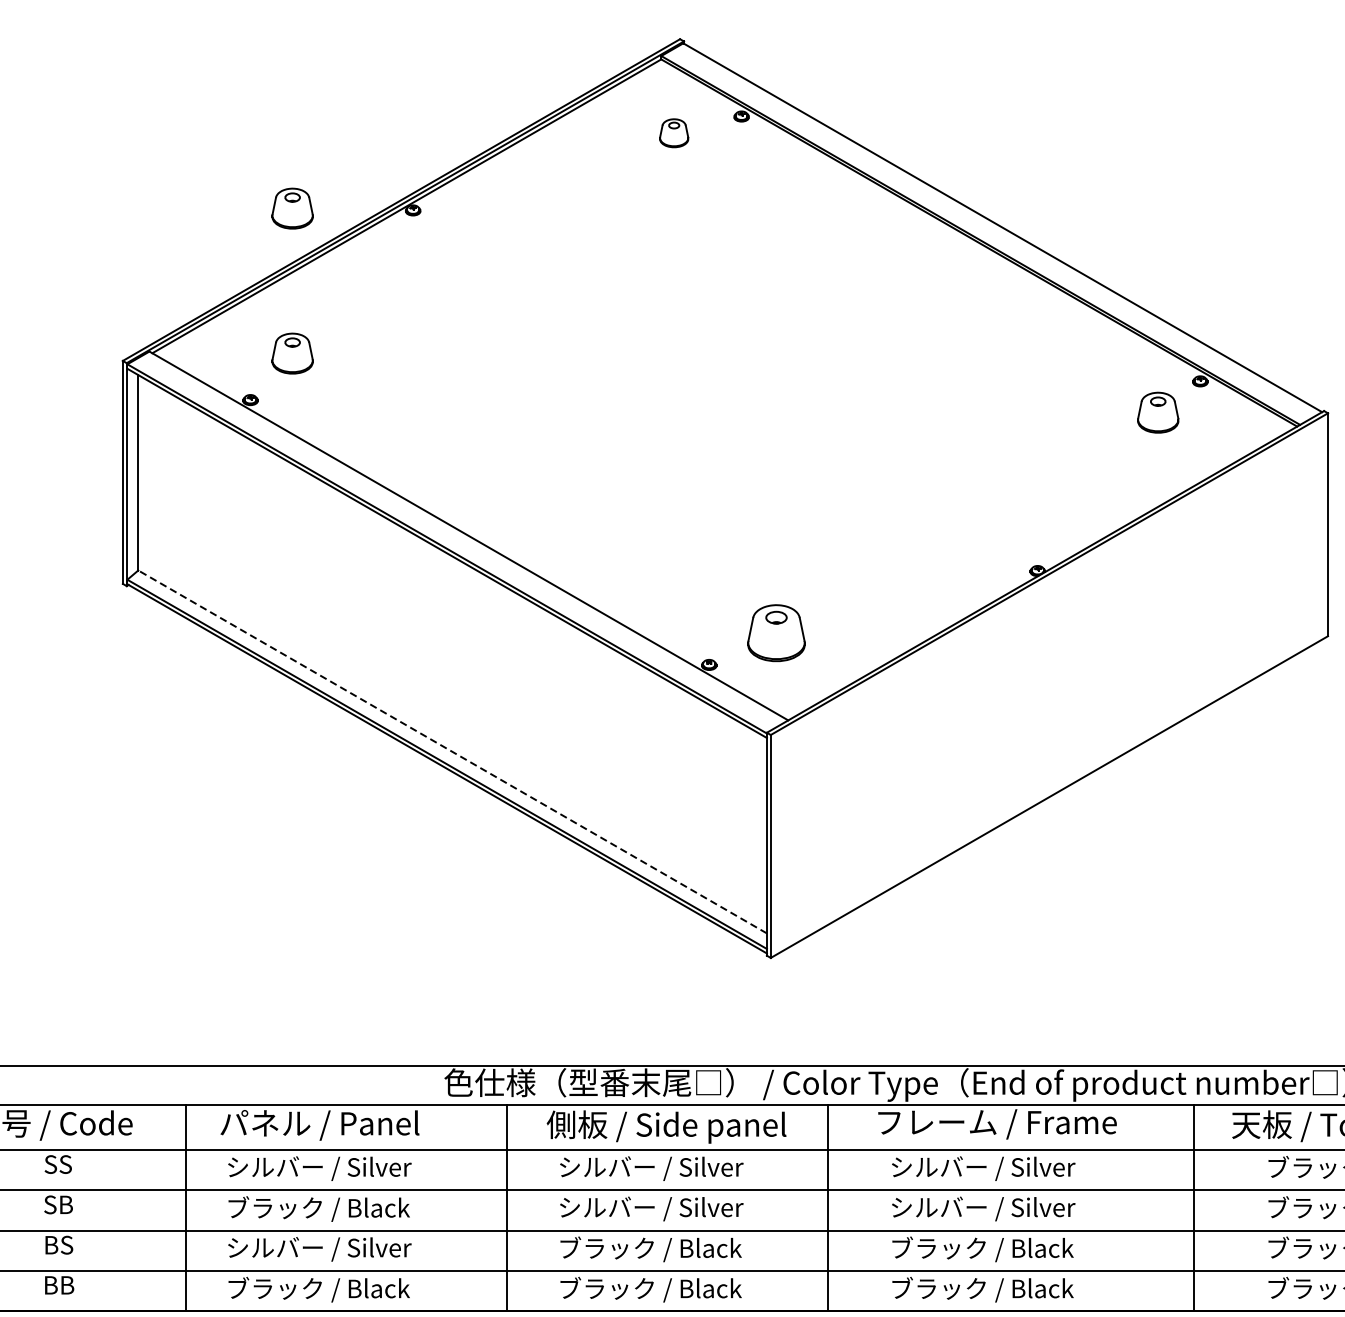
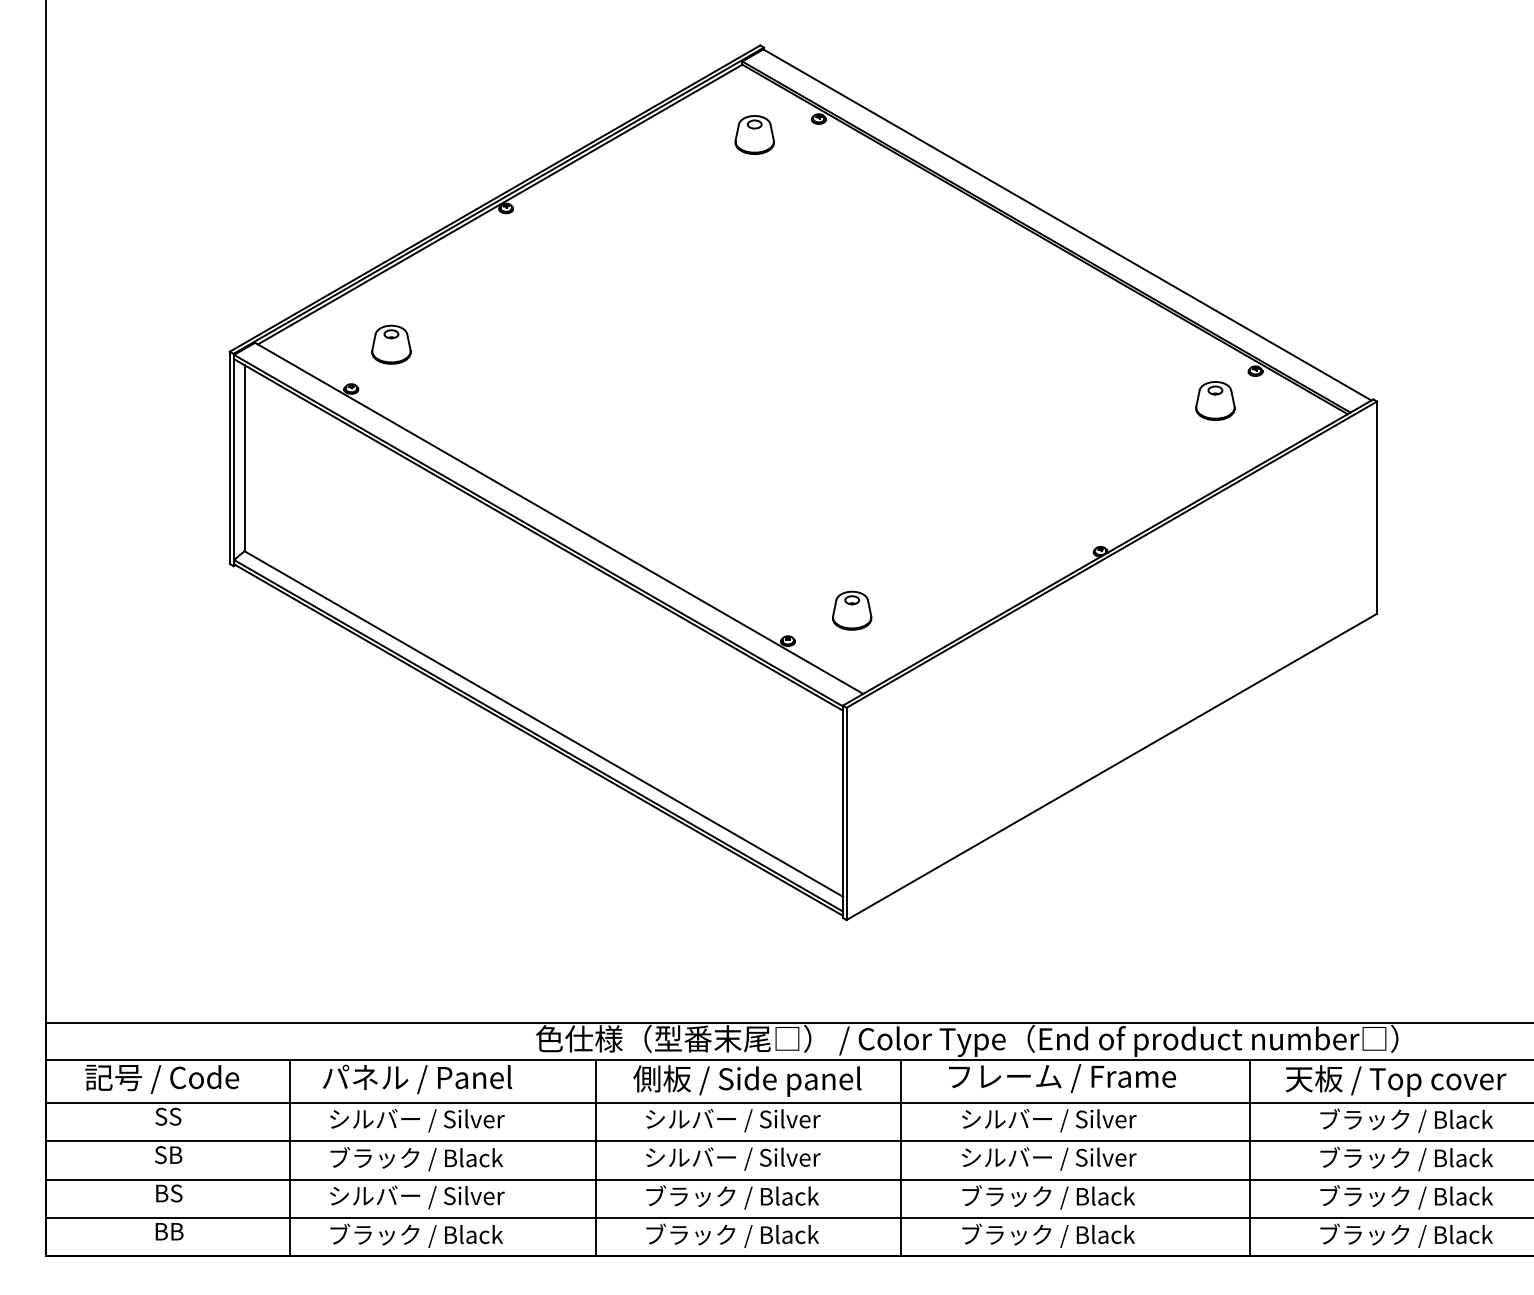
part: (674, 132) -> (754, 134), size x1.43
part: (292, 208) -> (391, 206), removed
part: (776, 632) -> (852, 610), size x0.71
line: (452, 751) -> (543, 723), dashed -> solid

